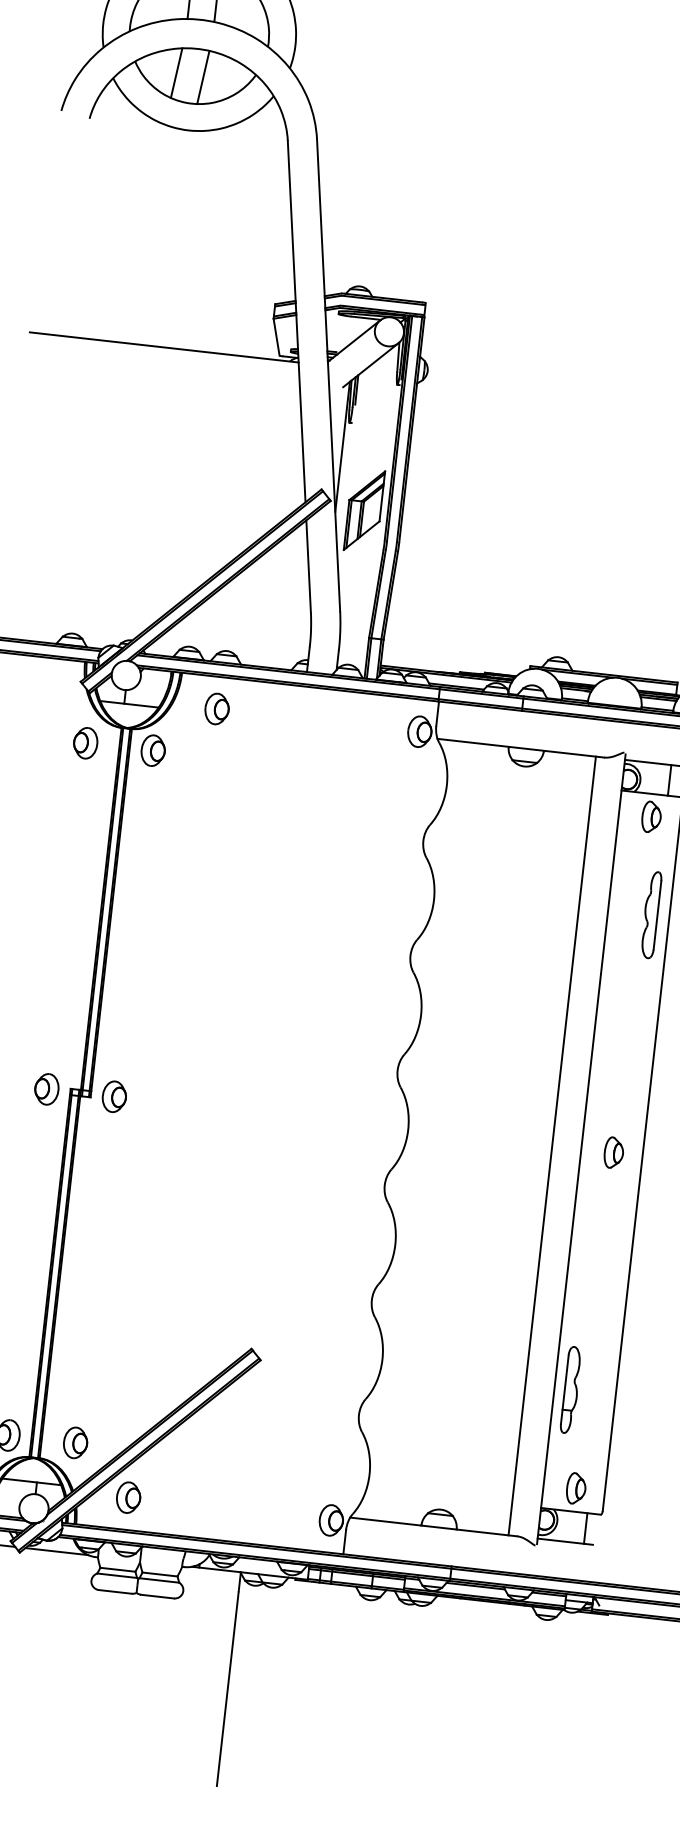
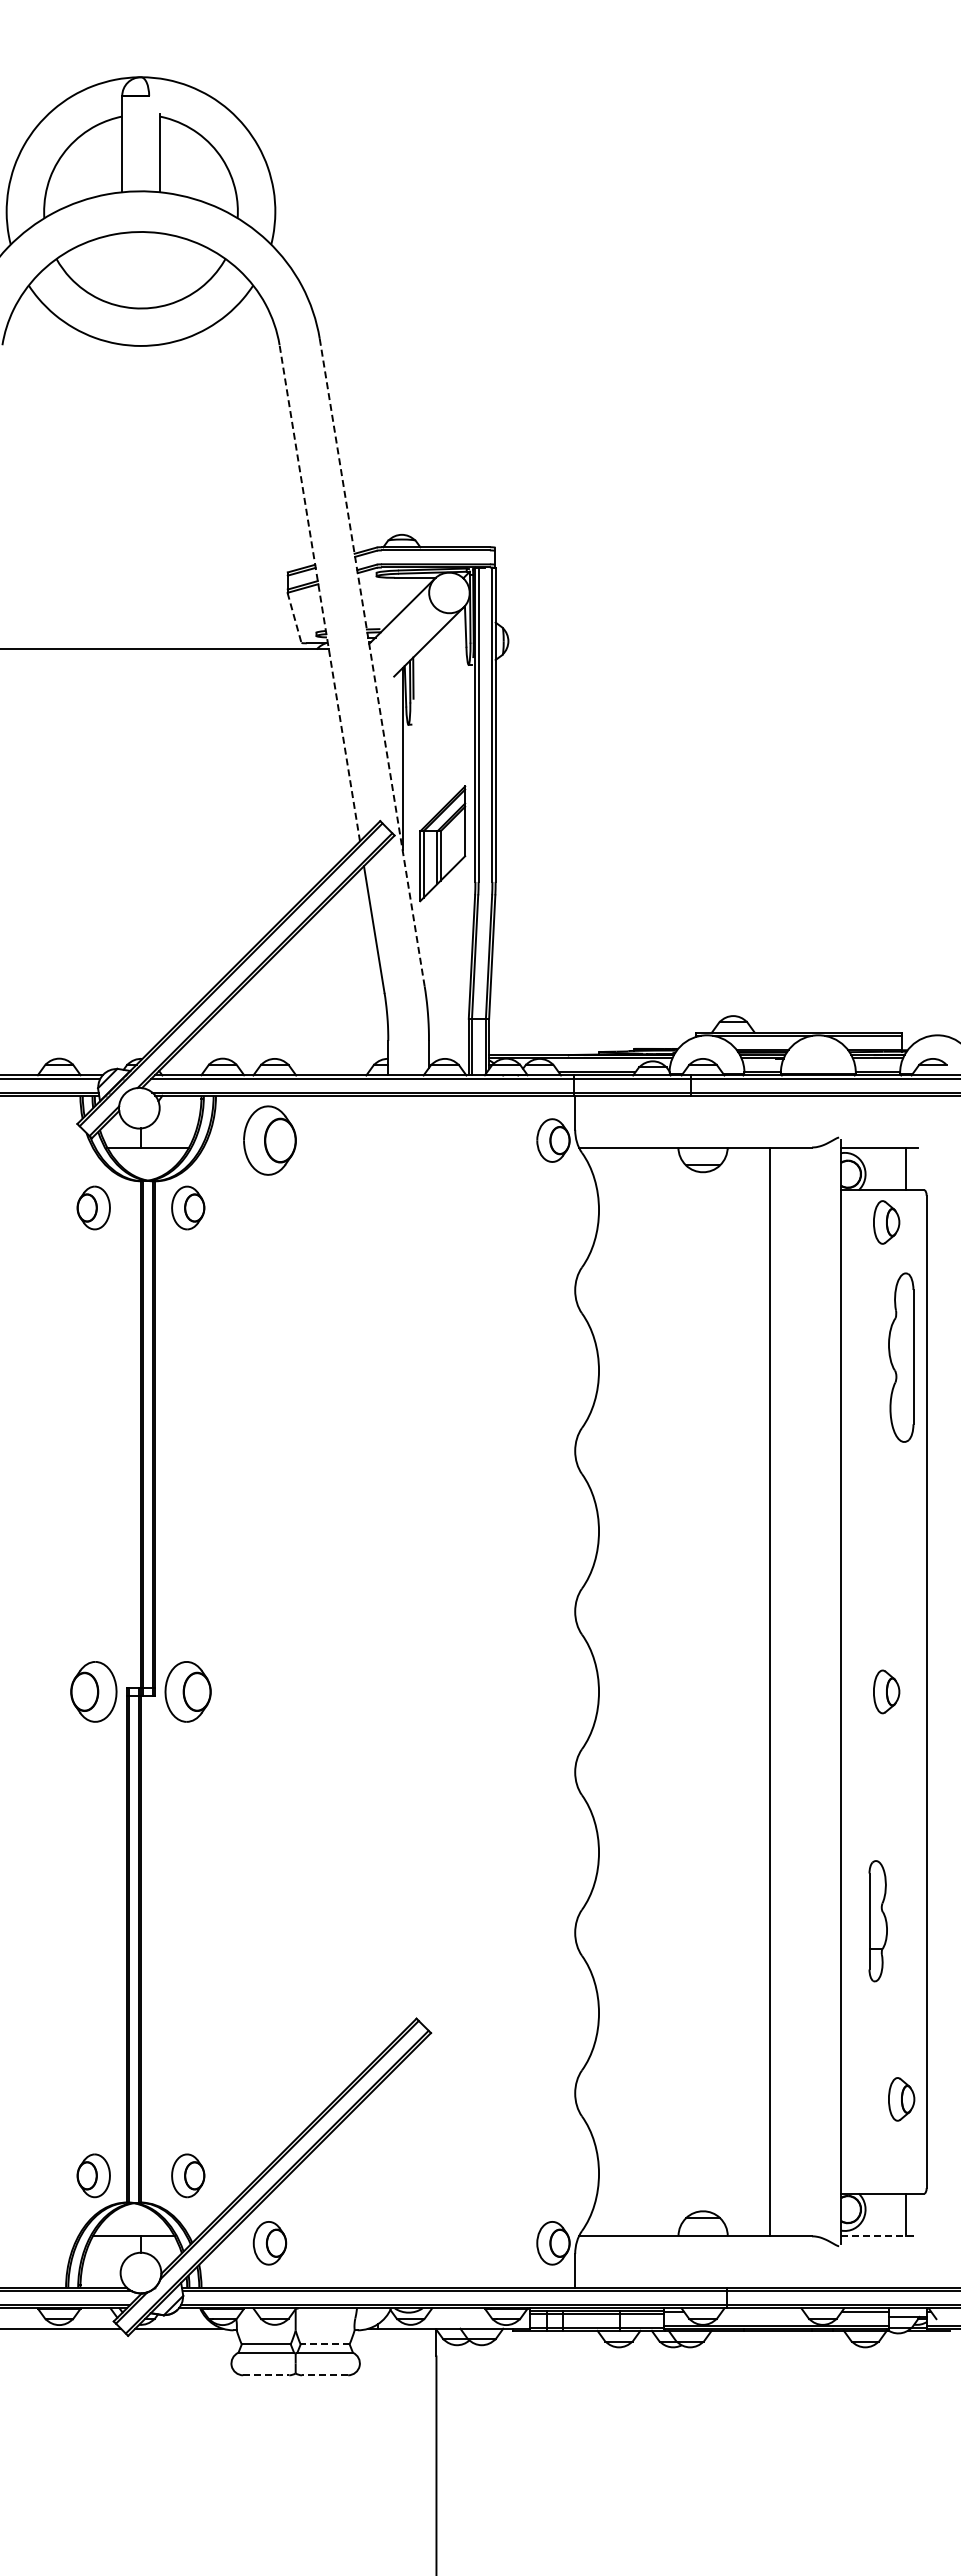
line: (176, 72) -> (115, 268), removed
line: (202, 77) -> (152, 270), removed
line: (296, 321) -> (319, 592), solid -> dashed
line: (276, 336) -> (294, 617), solid -> dashed
line: (328, 375) -> (372, 662), solid -> dashed
part: (216, 709) -> (269, 1140), size x1.6
part: (650, 914) -> (900, 1357), size x1.4
part: (46, 1088) -> (93, 1691), size x1.4
part: (114, 1096) -> (188, 1691), size x1.4
line: (552, 1145) -> (770, 1691), moved
part: (570, 1390) -> (877, 1921), moved
part: (576, 1488) -> (901, 2099), moved
line: (565, 1541) -> (879, 2236), solid -> dashed
line: (159, 1574) -> (324, 2344), solid -> dashed
line: (475, 1586) -> (762, 2311), removed
line: (115, 1592) -> (266, 2375), solid -> dashed
line: (157, 1596) -> (324, 2375), solid -> dashed

